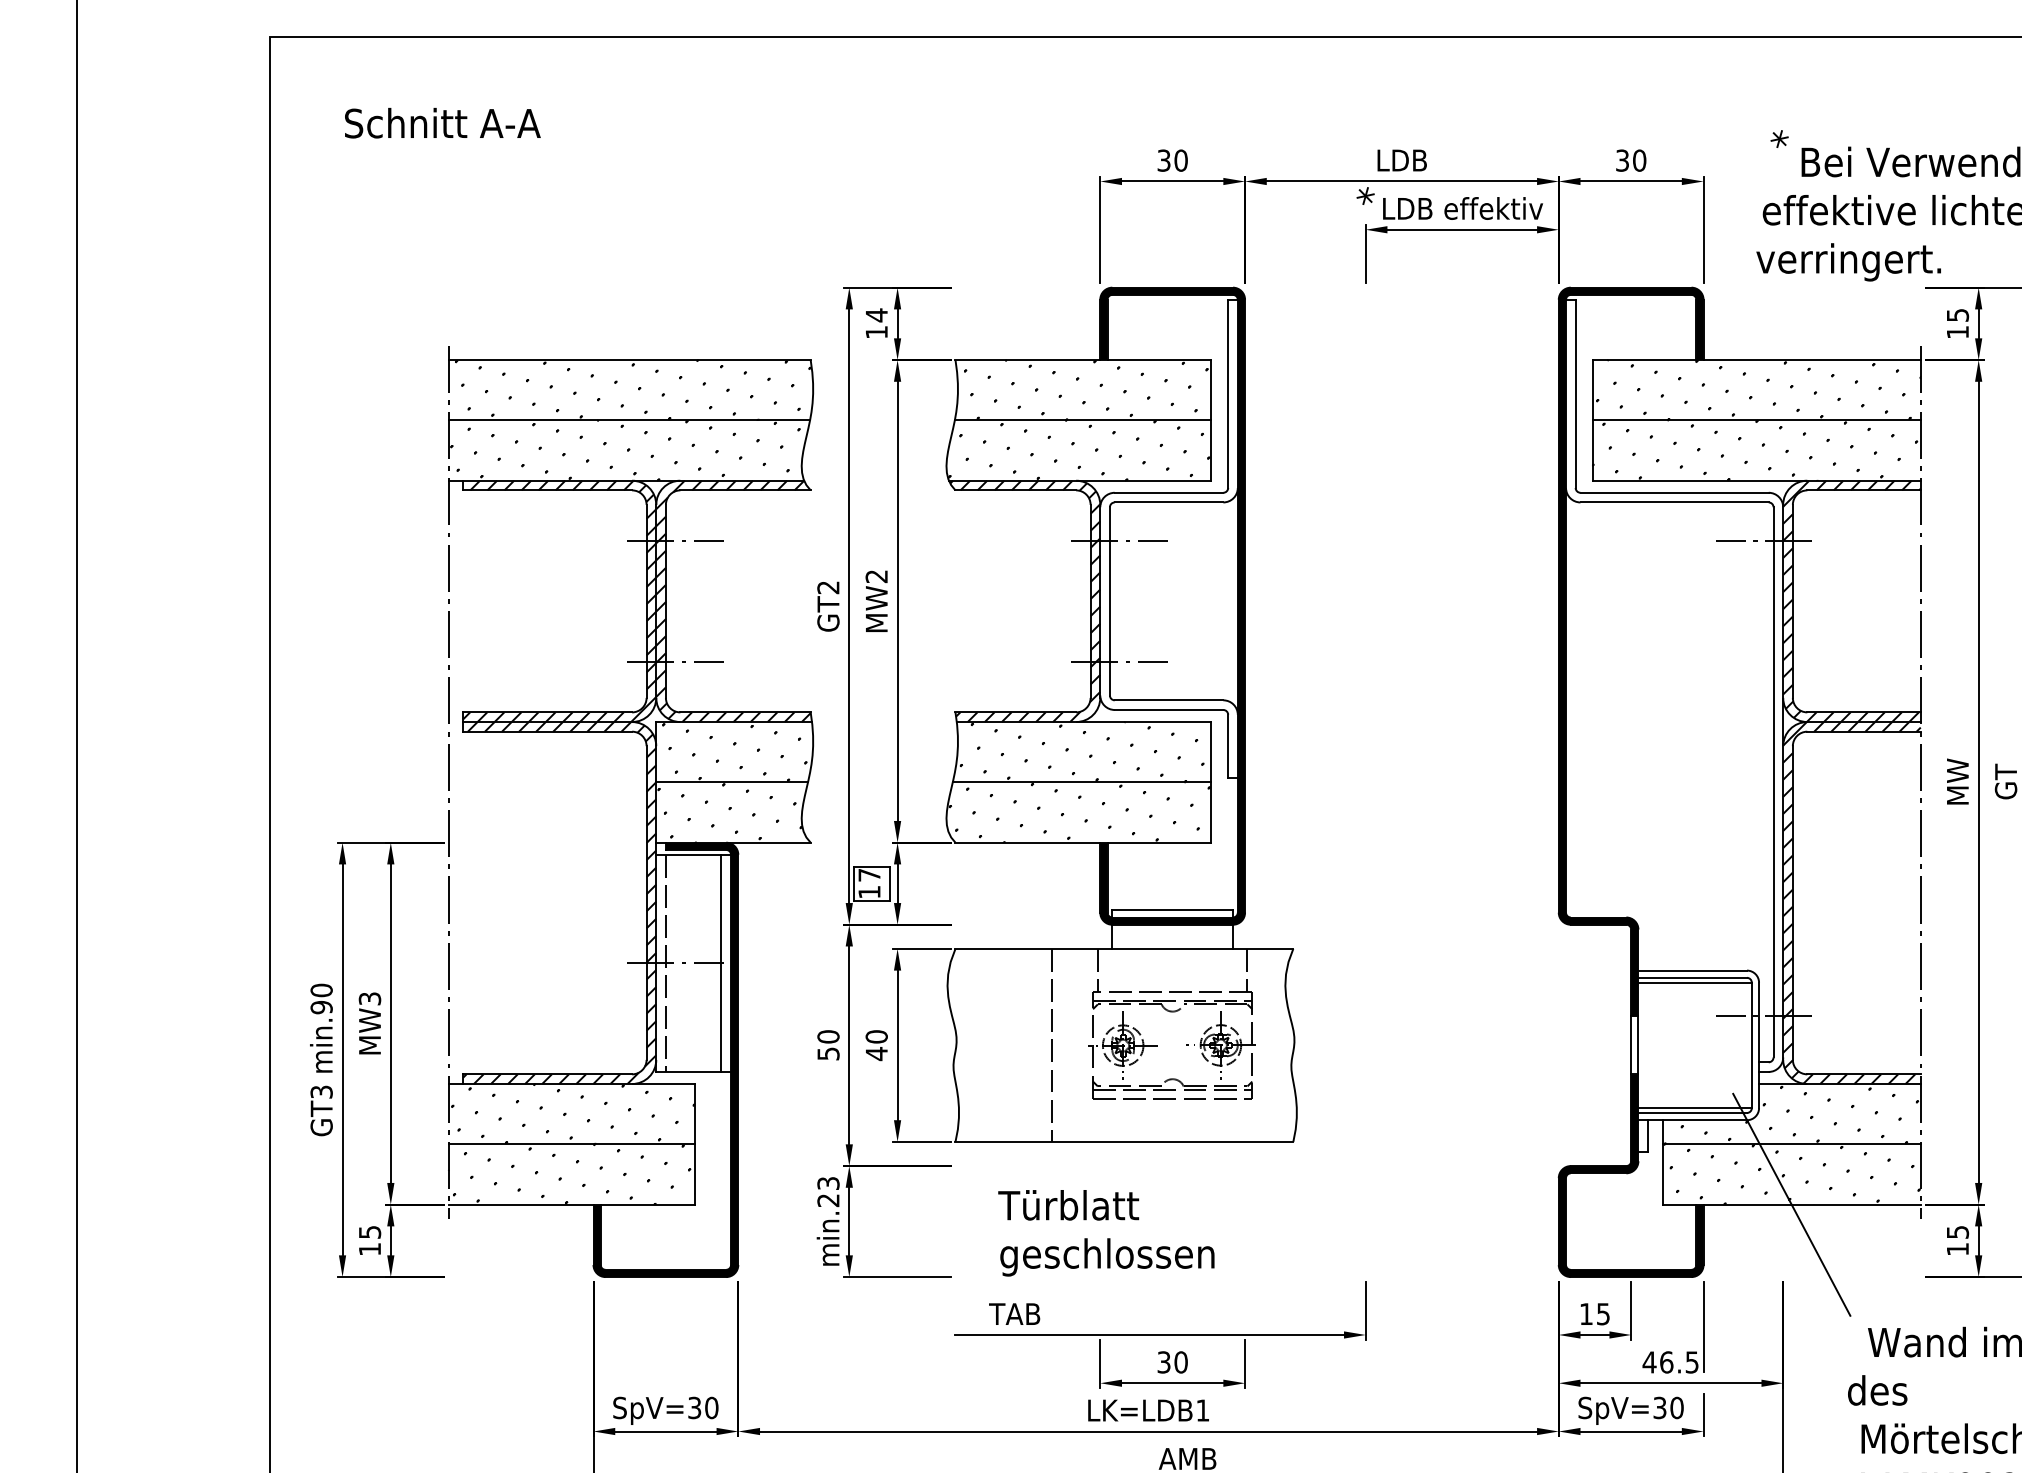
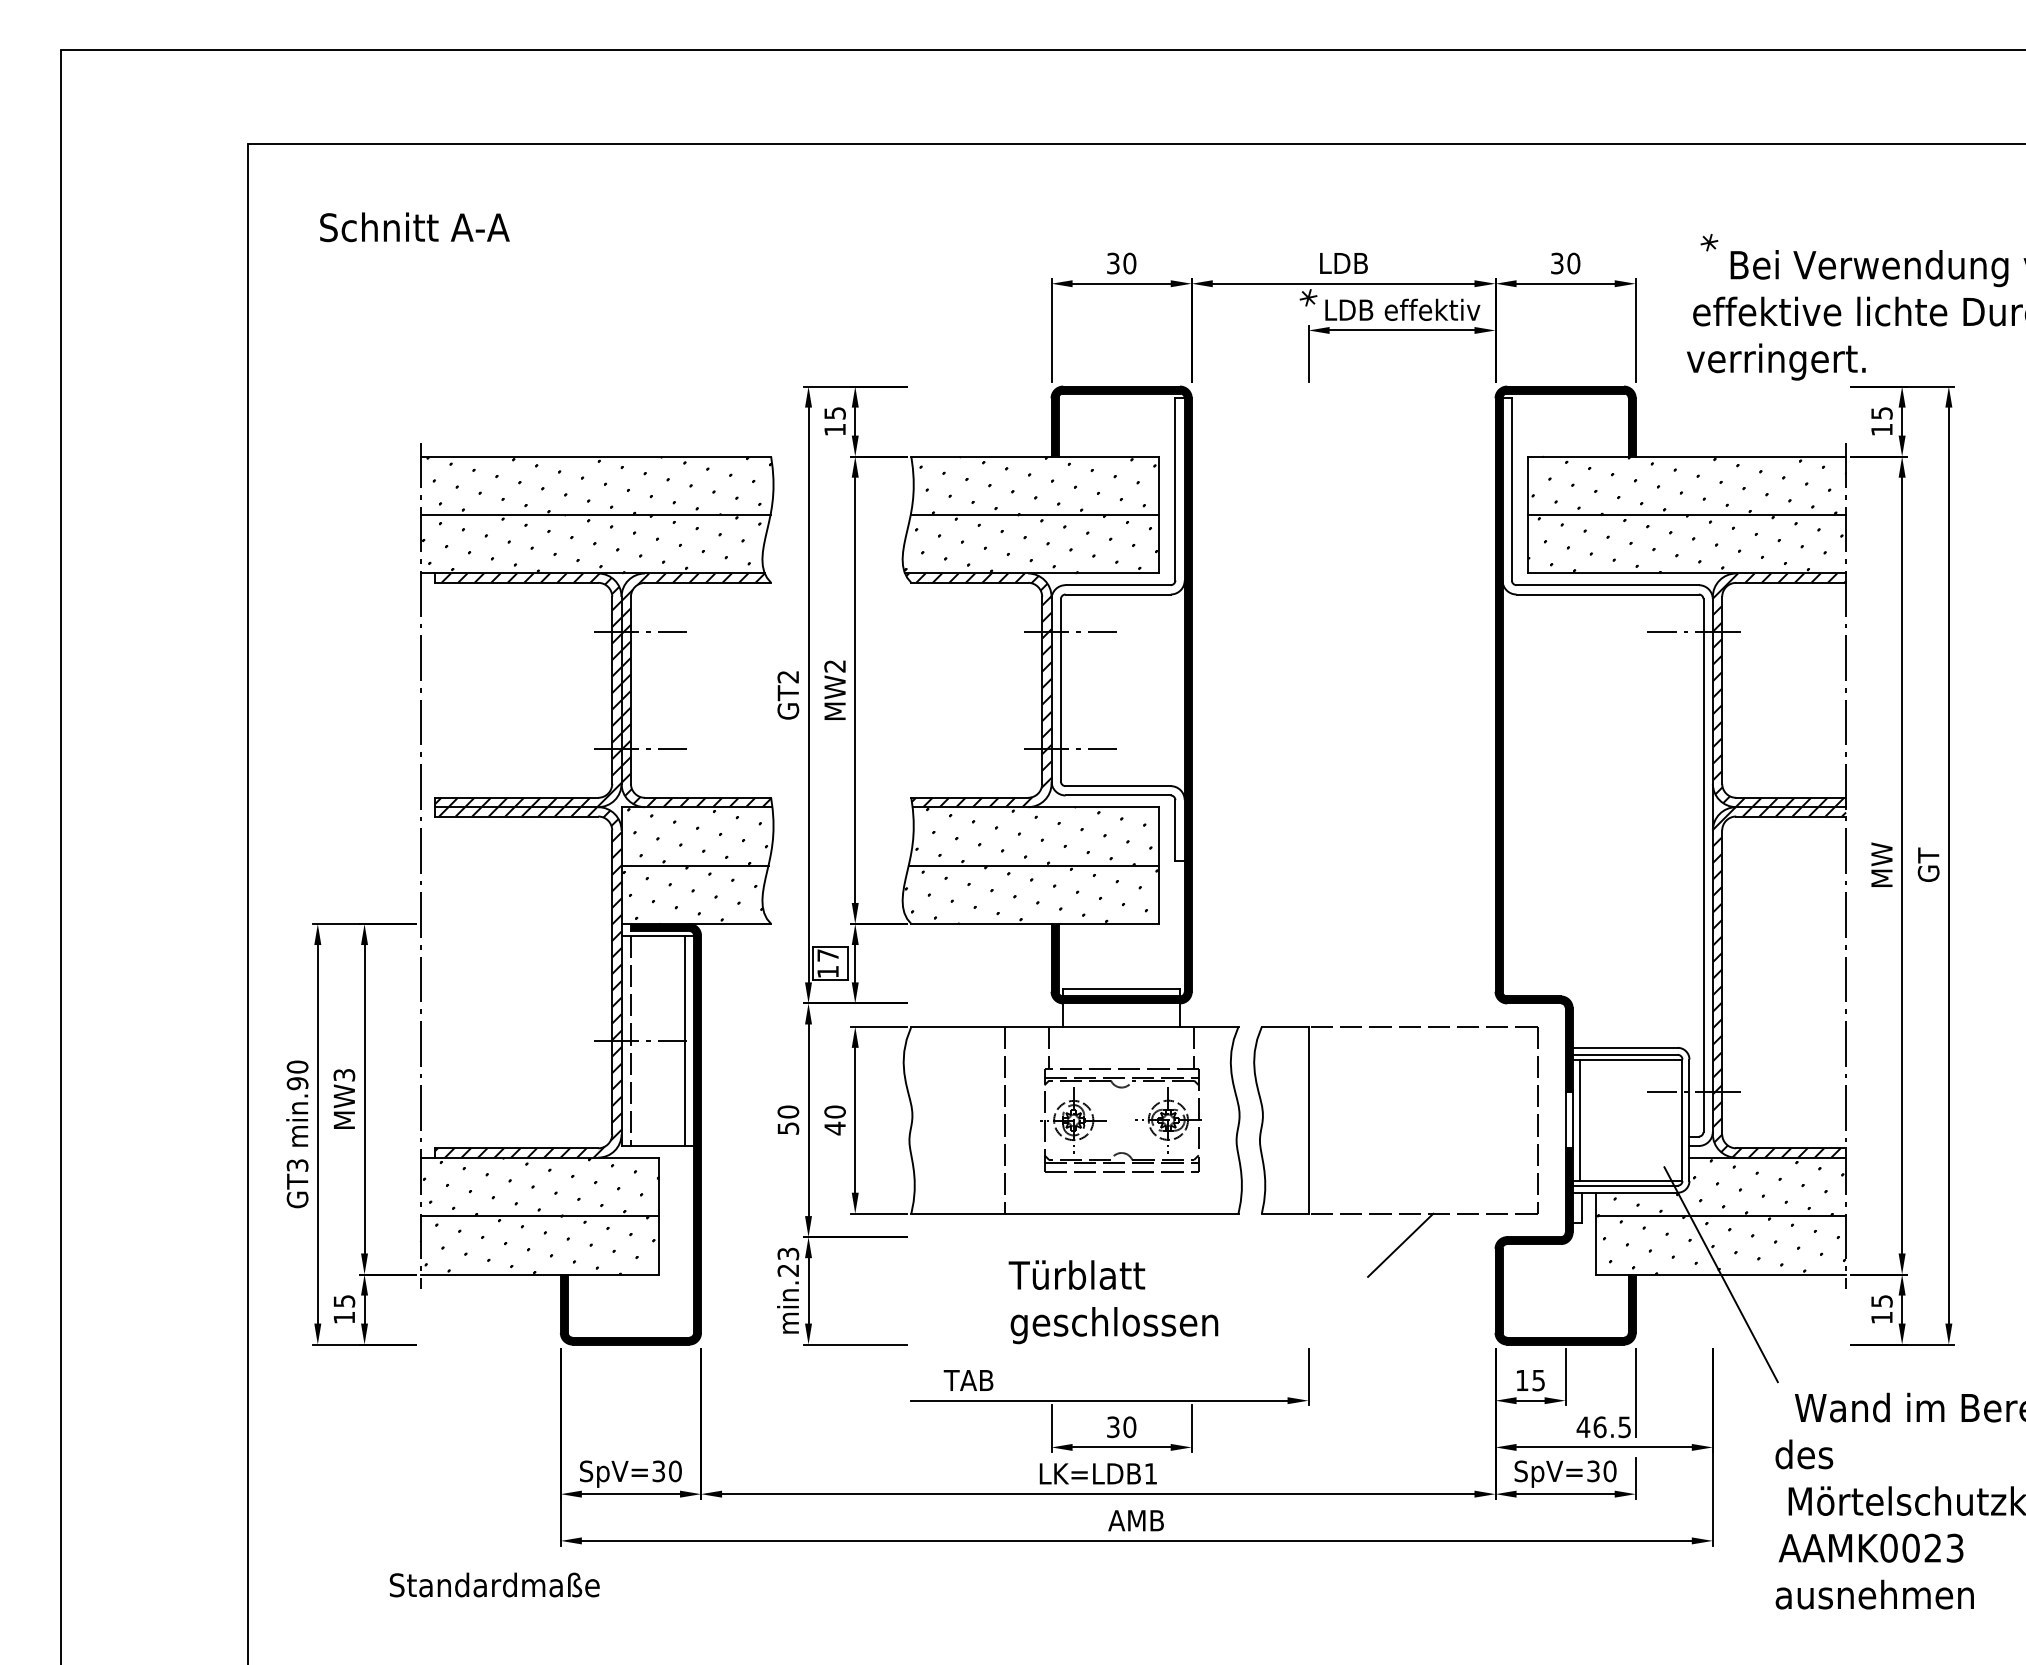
text: (876, 315) -> (834, 413), 14 -> 15
line: (1645, 1045) -> (1579, 1120), added
part: (1451, 1141) -> (1391, 1213), added
text: (1106, 1233) -> (1113, 1302), moved

